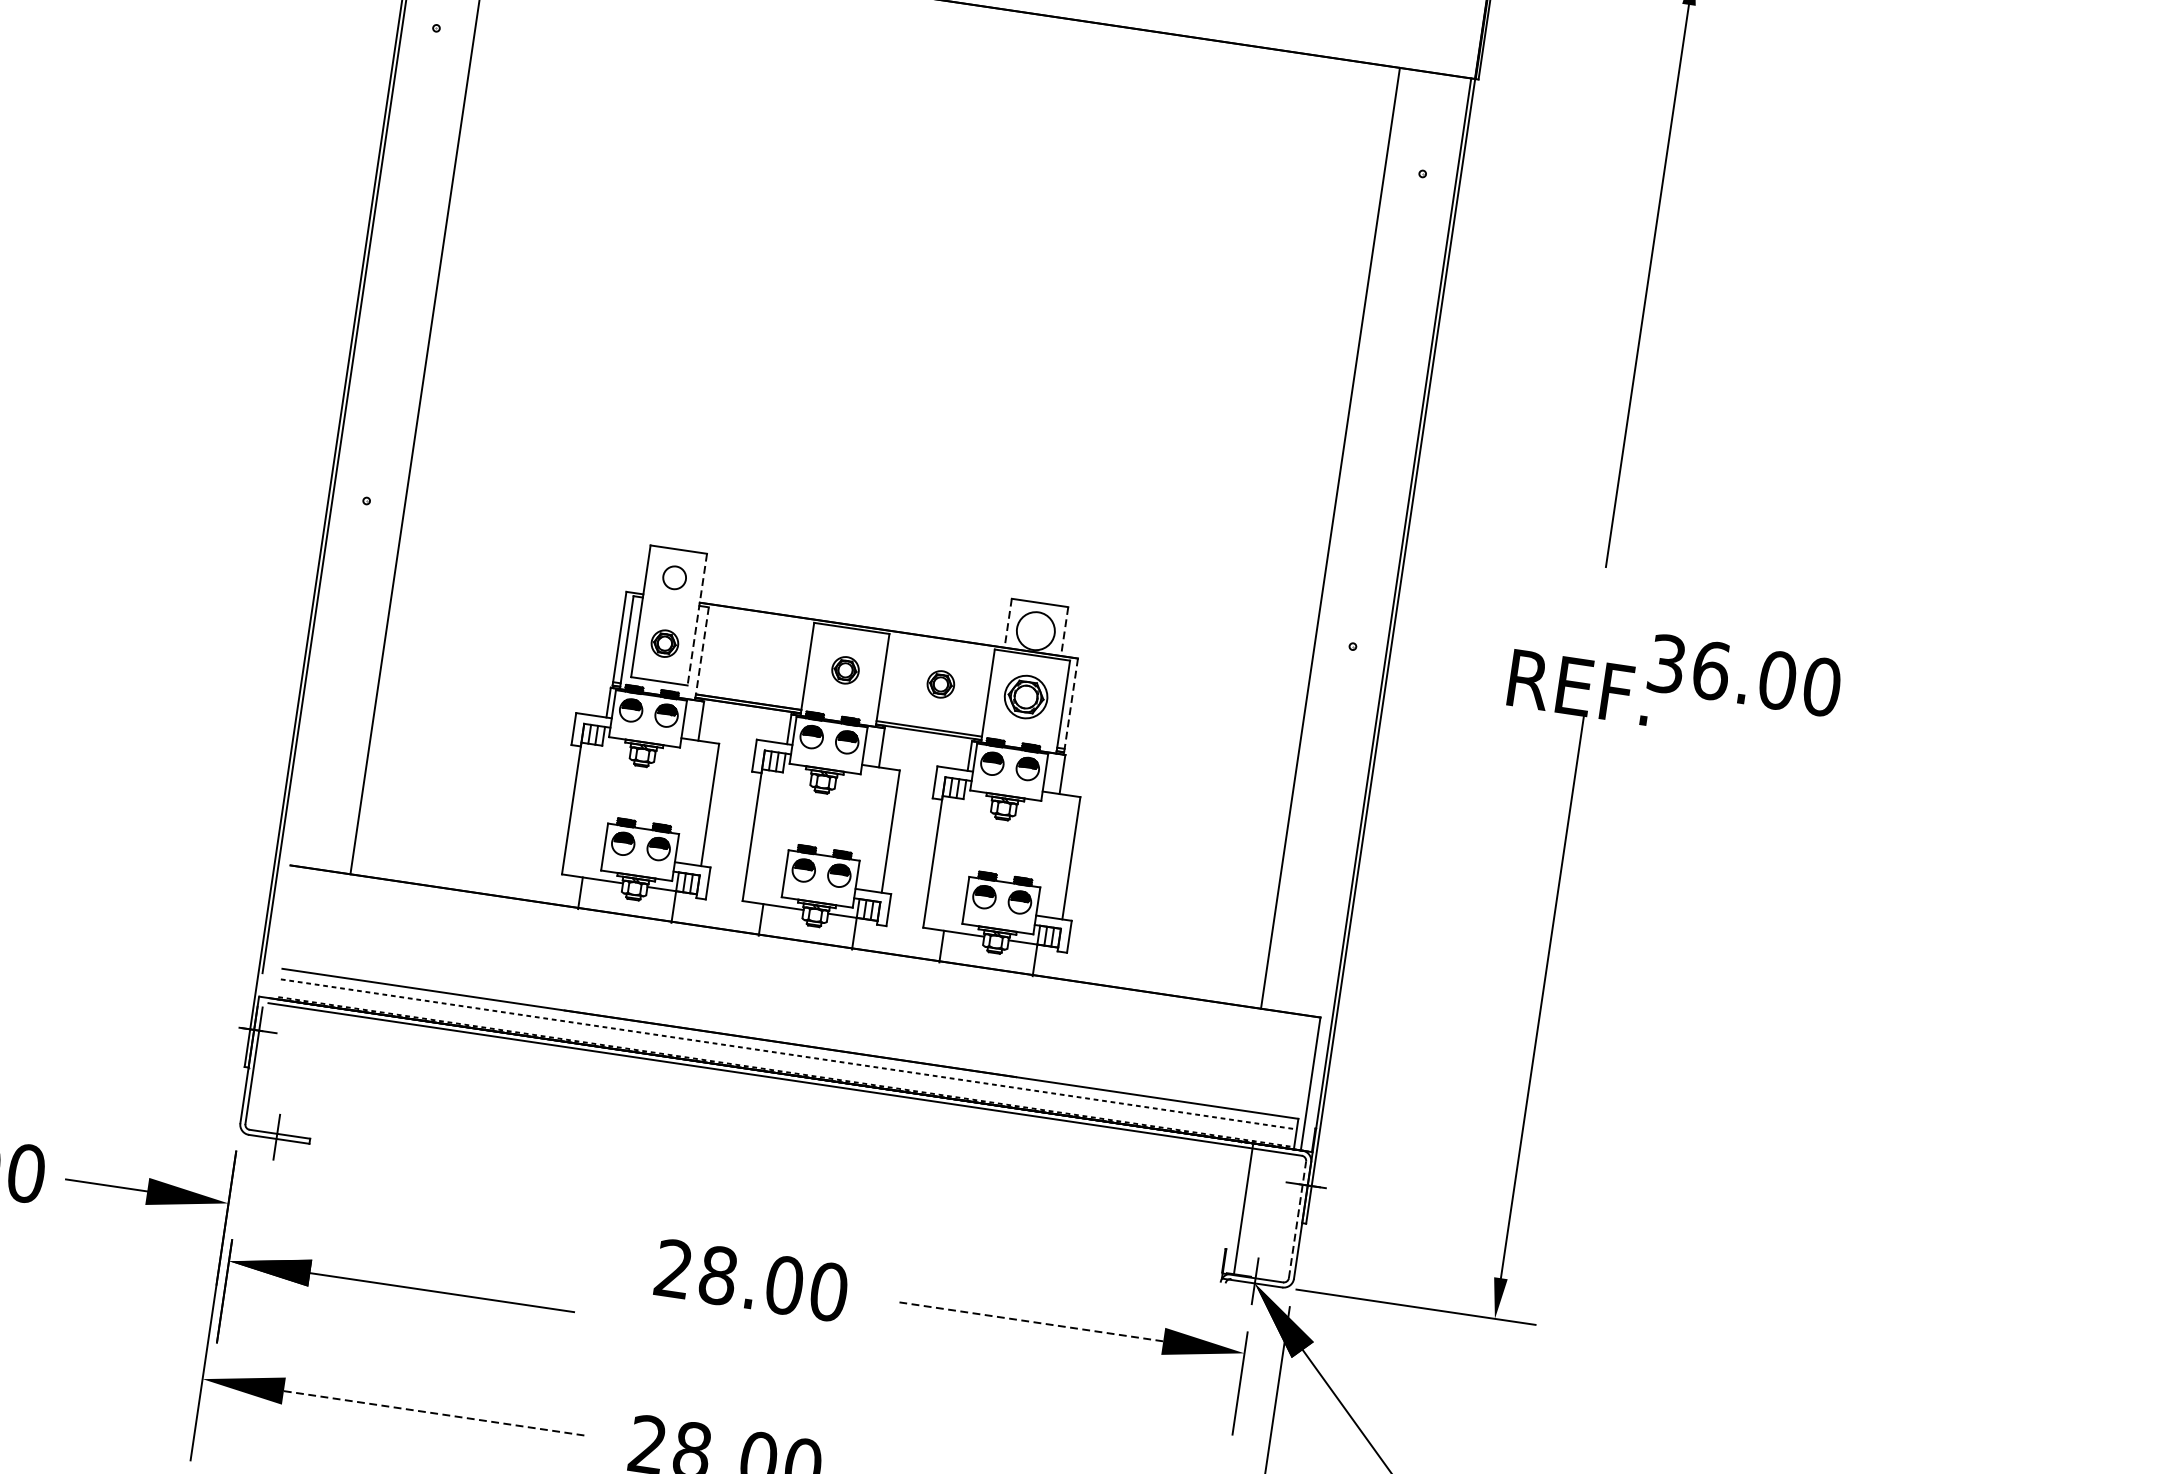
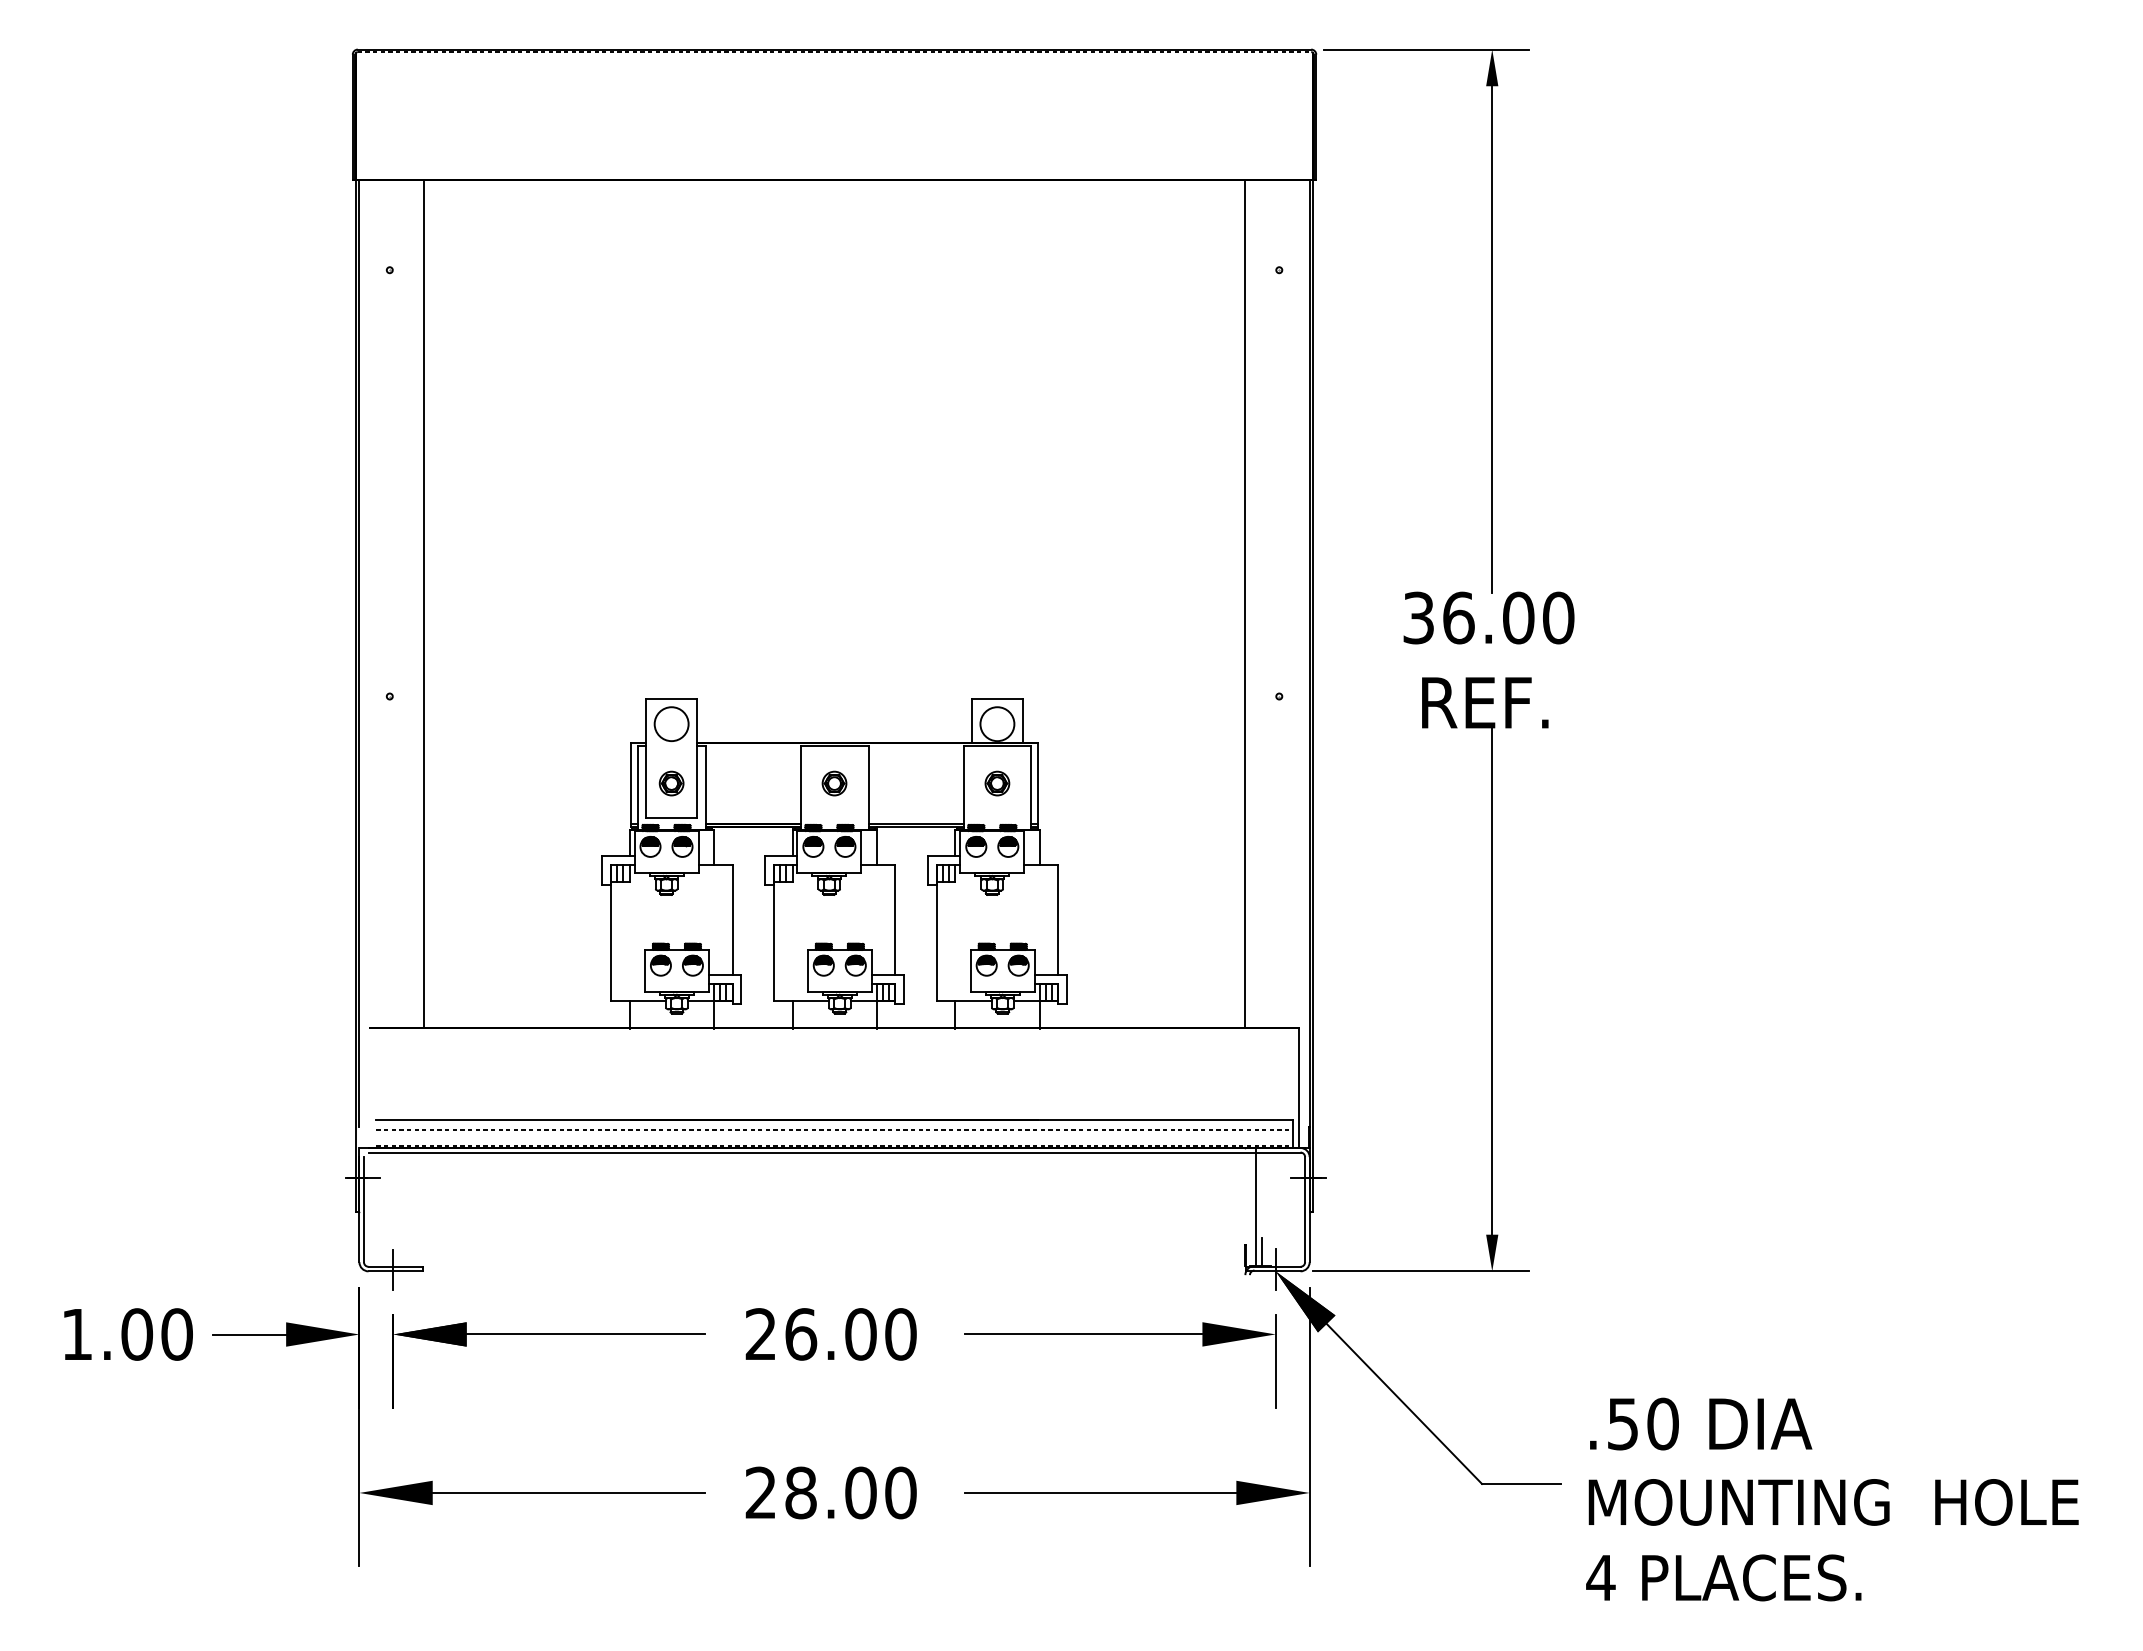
circle: (674, 578) -> (671, 724), size x1.67
line: (697, 620) -> (697, 758), dashed -> solid
line: (1007, 623) -> (971, 721), dashed -> solid
line: (1064, 632) -> (1022, 721), dashed -> solid
line: (701, 653) -> (705, 787), dashed -> solid
text: (1744, 674) -> (1488, 617), moved
part: (940, 684) -> (920, 783), removed
part: (1026, 696) -> (997, 783), size x0.62
line: (1071, 705) -> (1038, 785), dashed -> solid
line: (1297, 1219) -> (1305, 1209), dashed -> solid
line: (1243, 1260) -> (1262, 1252), added
text: (718, 1275) -> (801, 1334), 28.00 -> 26.00
part: (401, 1286) -> (548, 1334), moved
line: (1031, 1321) -> (1083, 1334), dashed -> solid
line: (434, 1412) -> (568, 1492), dashed -> solid

